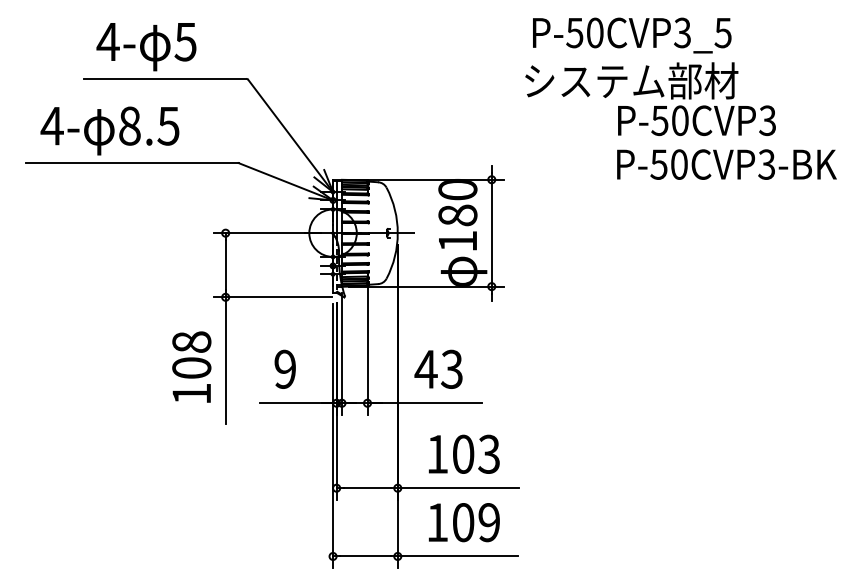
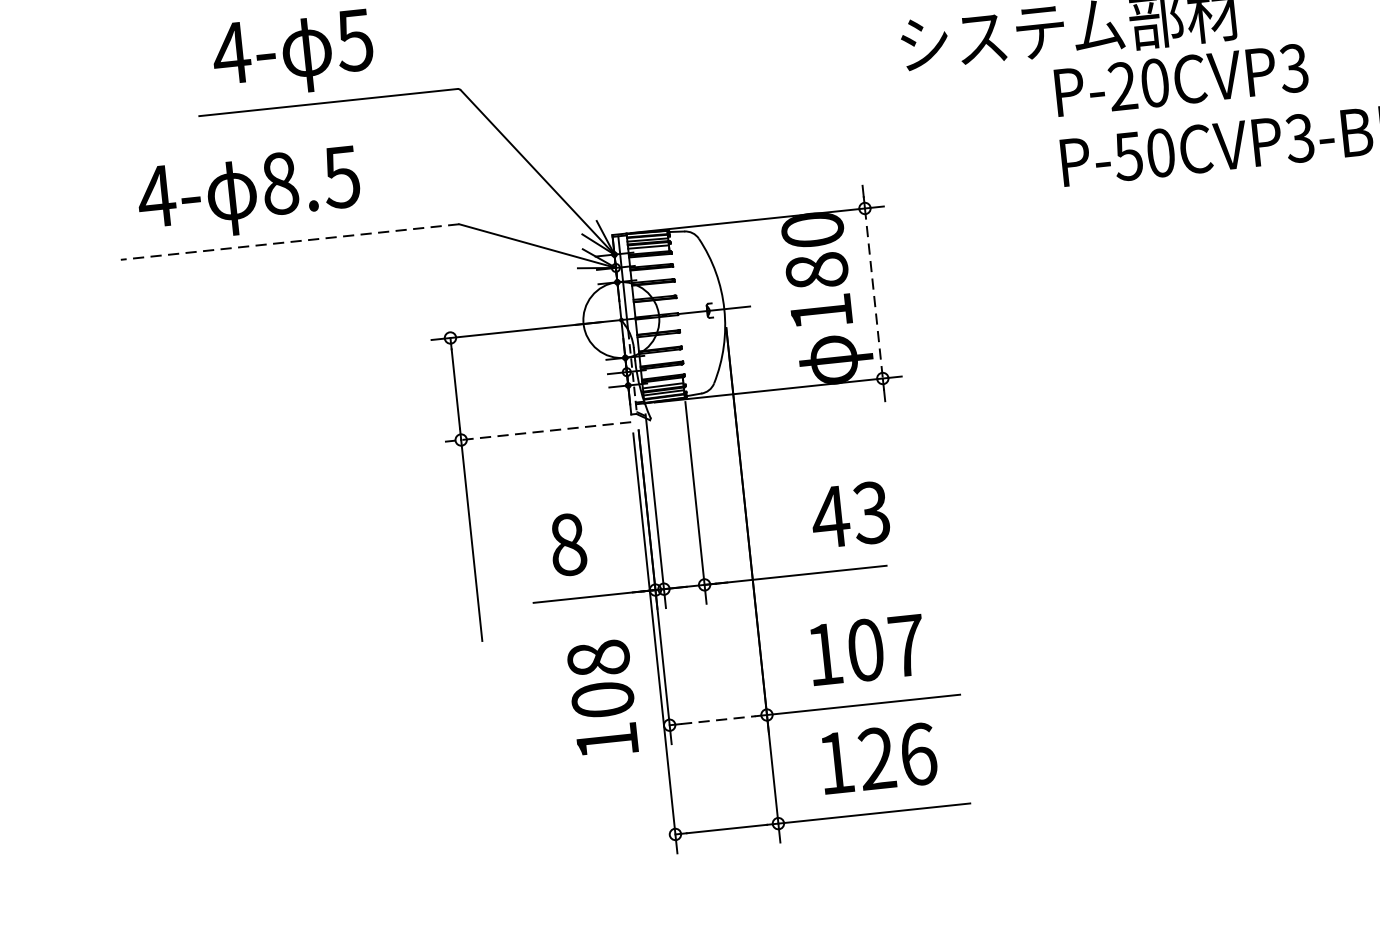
text: (659, 120) -> (1121, 86), P-50CVP3 -> P-20CVP3
line: (131, 163) -> (288, 242), solid -> dashed
line: (491, 233) -> (873, 294), solid -> dashed
line: (272, 297) -> (535, 432), solid -> dashed
text: (191, 366) -> (602, 697), moved
text: (285, 368) -> (568, 543), 9 -> 8
text: (438, 368) -> (849, 513), moved
text: (489, 453) -> (907, 644), 103 -> 107
line: (367, 488) -> (718, 720), solid -> dashed
text: (476, 522) -> (897, 756), 109 -> 126

